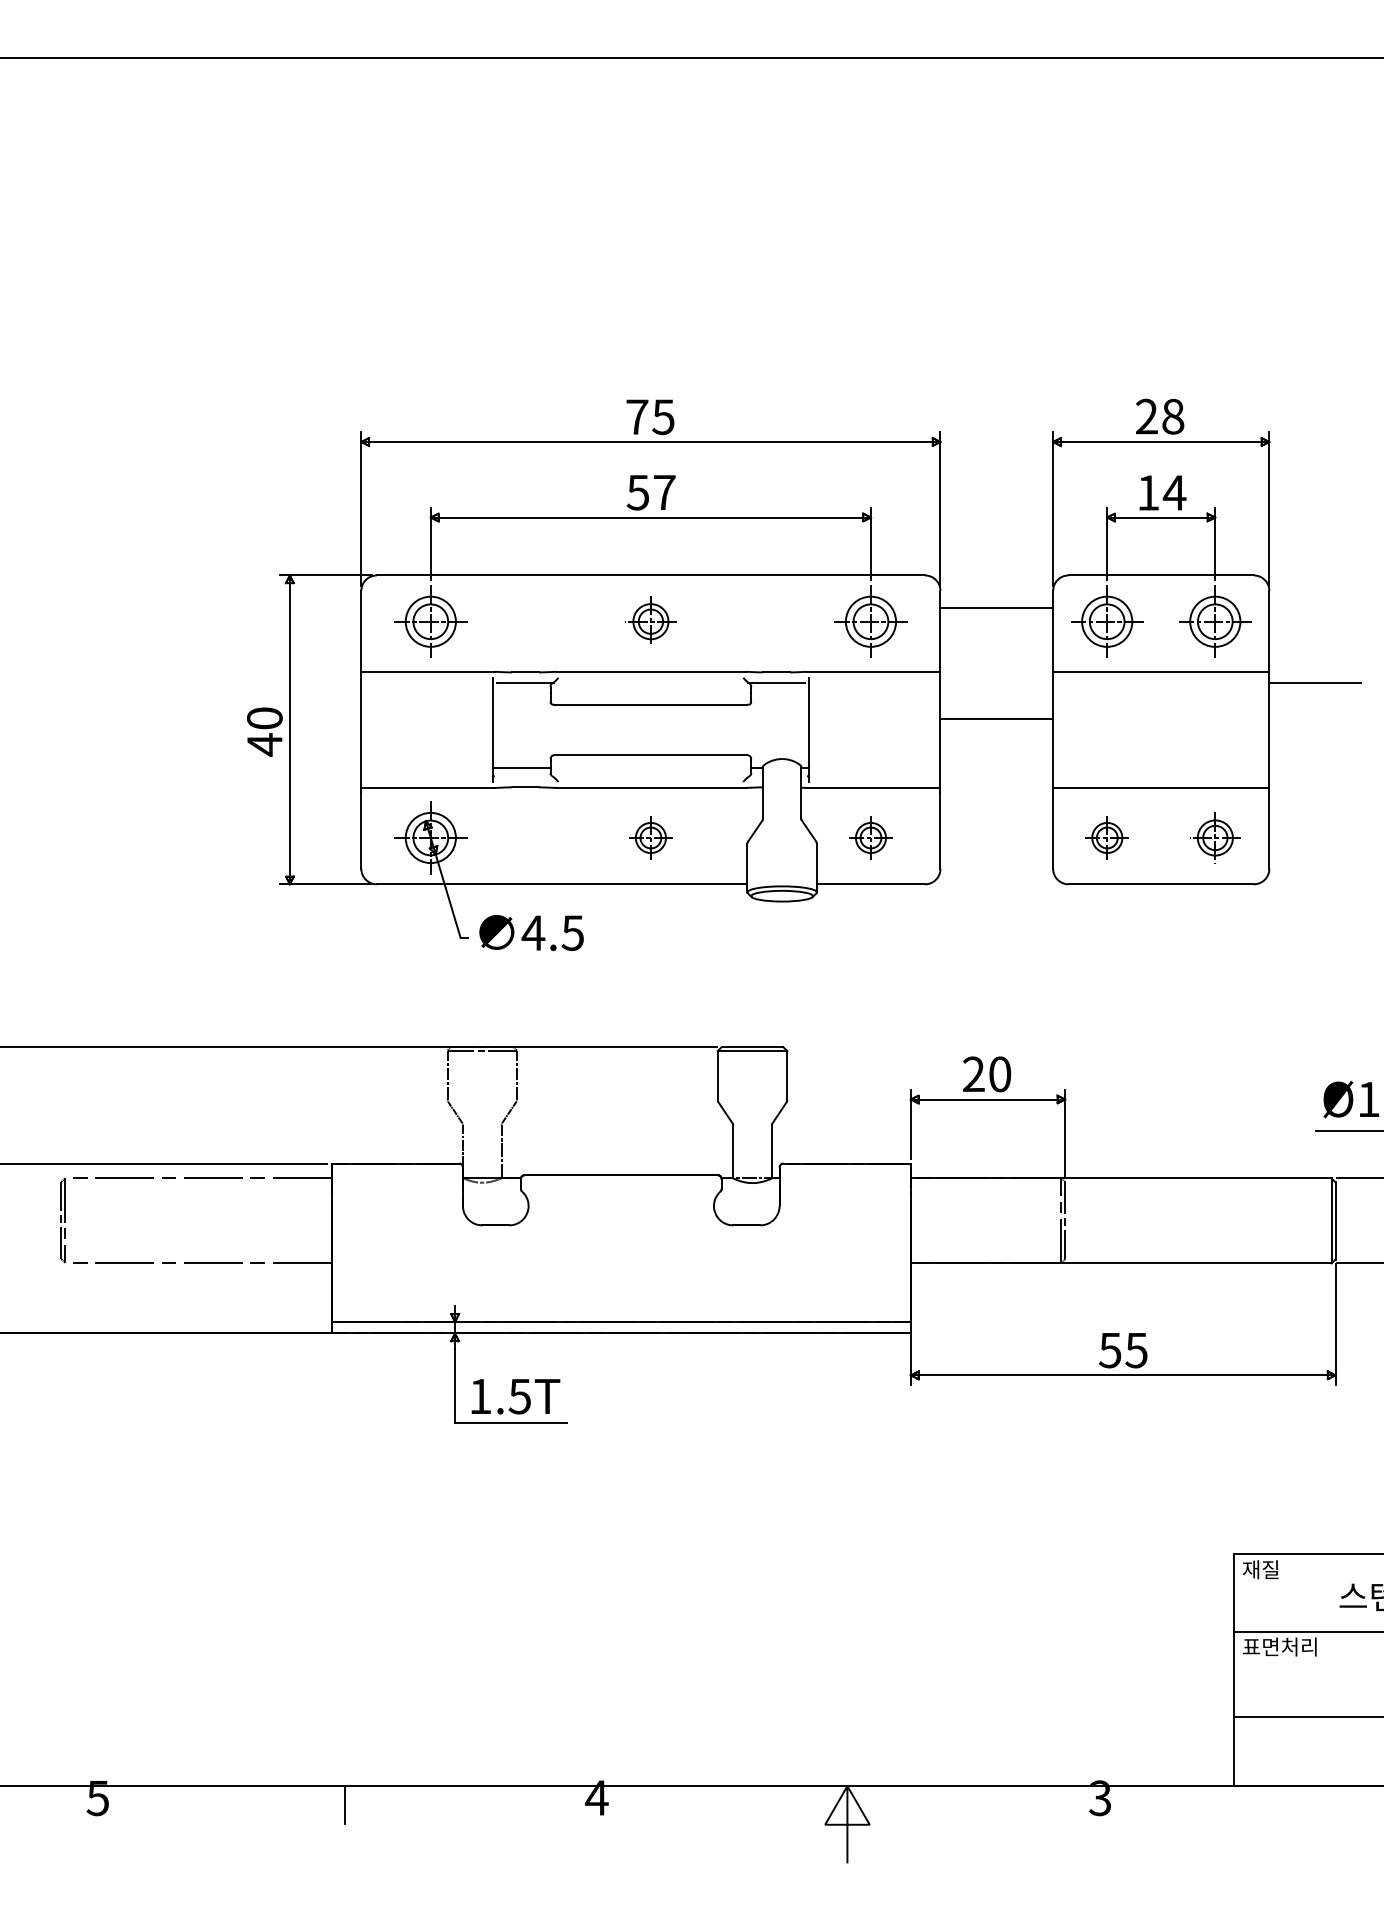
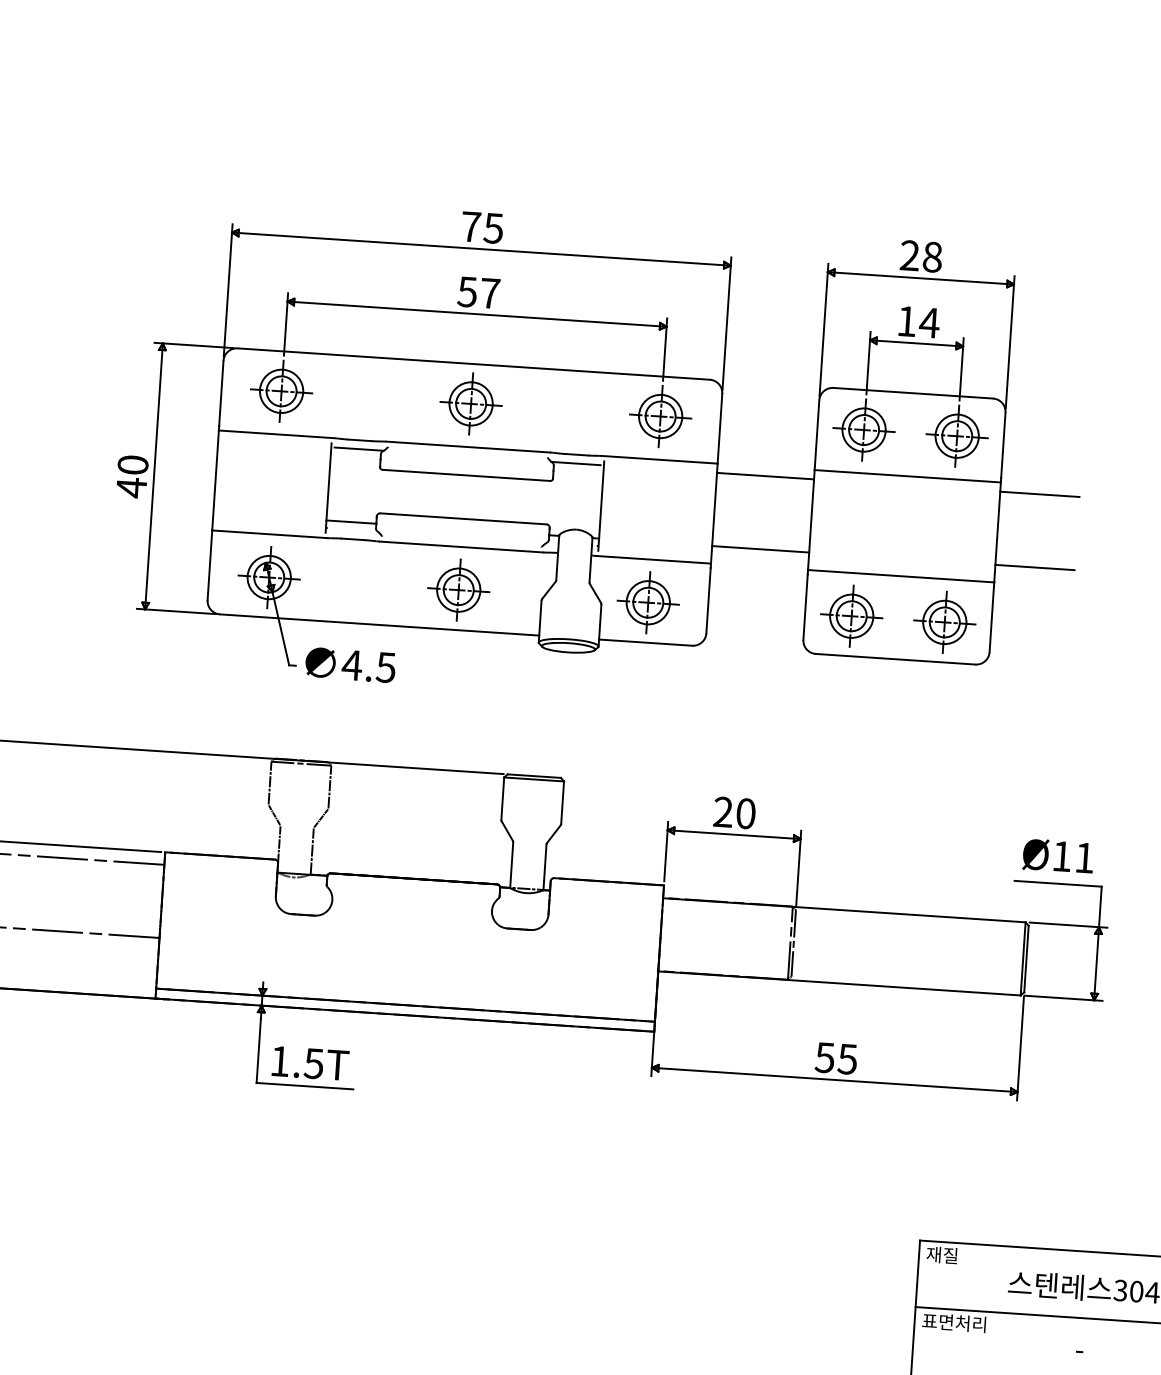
line: (996, 607) -> (765, 476), moved
part: (650, 621) -> (470, 403), size x1.43
line: (996, 718) -> (760, 549), moved
line: (1315, 767) -> (1035, 567), added
part: (650, 837) -> (458, 589), size x1.67
part: (870, 837) -> (647, 602), size x1.67
part: (1107, 837) -> (852, 615), size x1.67
part: (1215, 837) -> (945, 622), size x1.43

